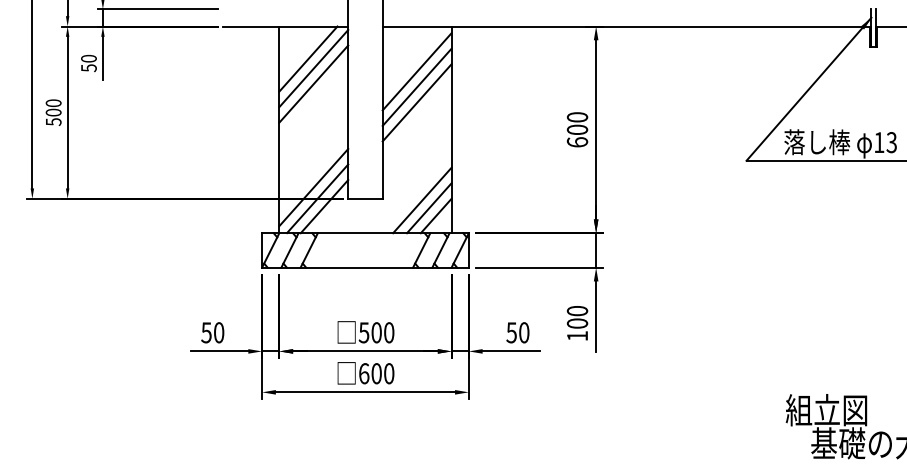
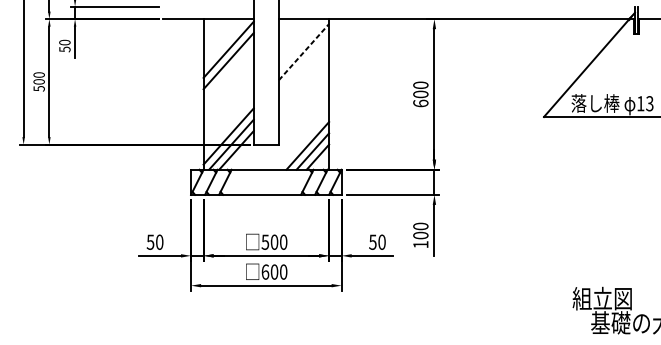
line: (308, 58) -> (224, 42), removed
line: (417, 71) -> (304, 51), solid -> dashed
line: (416, 86) -> (303, 62), removed
line: (416, 102) -> (303, 74), removed

